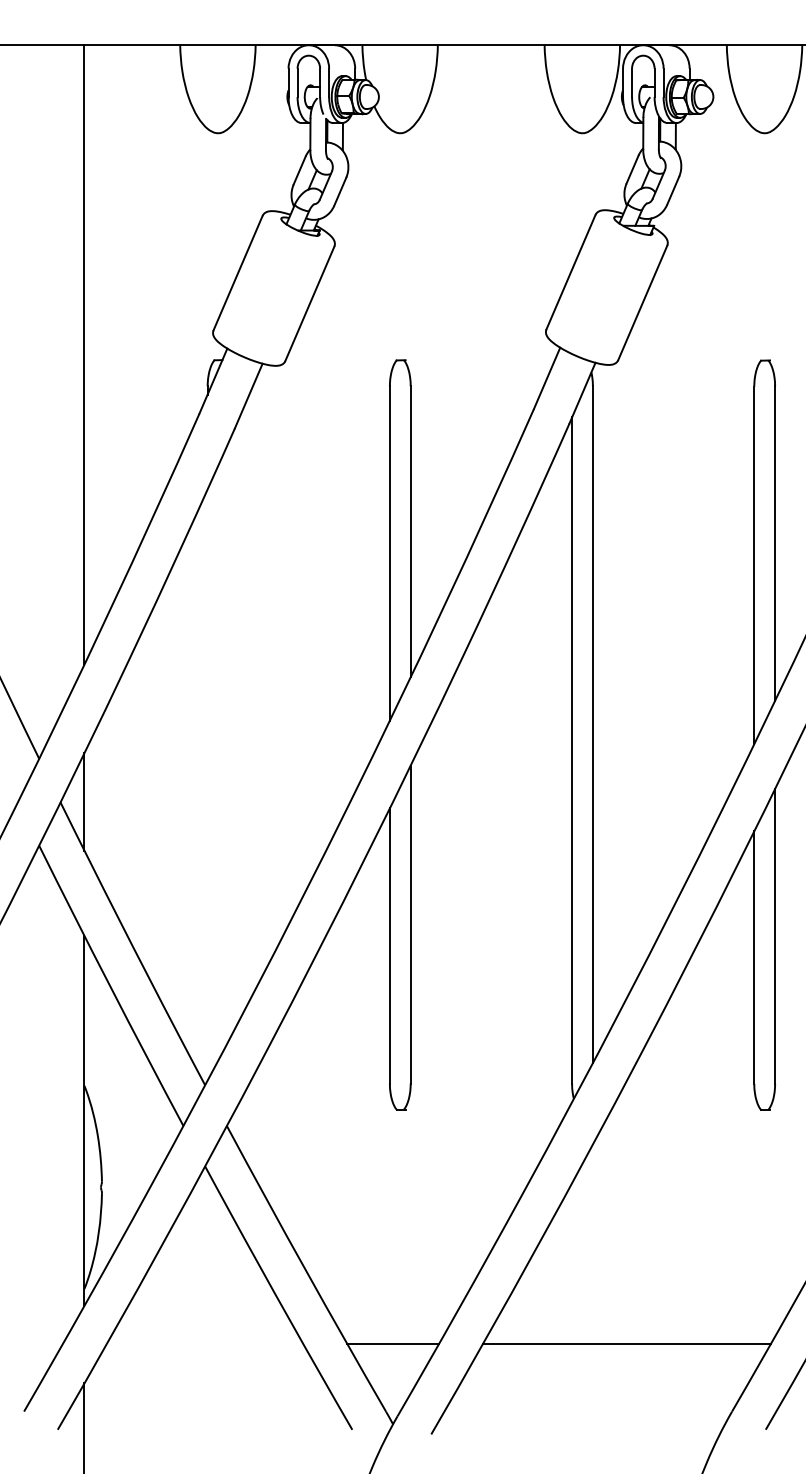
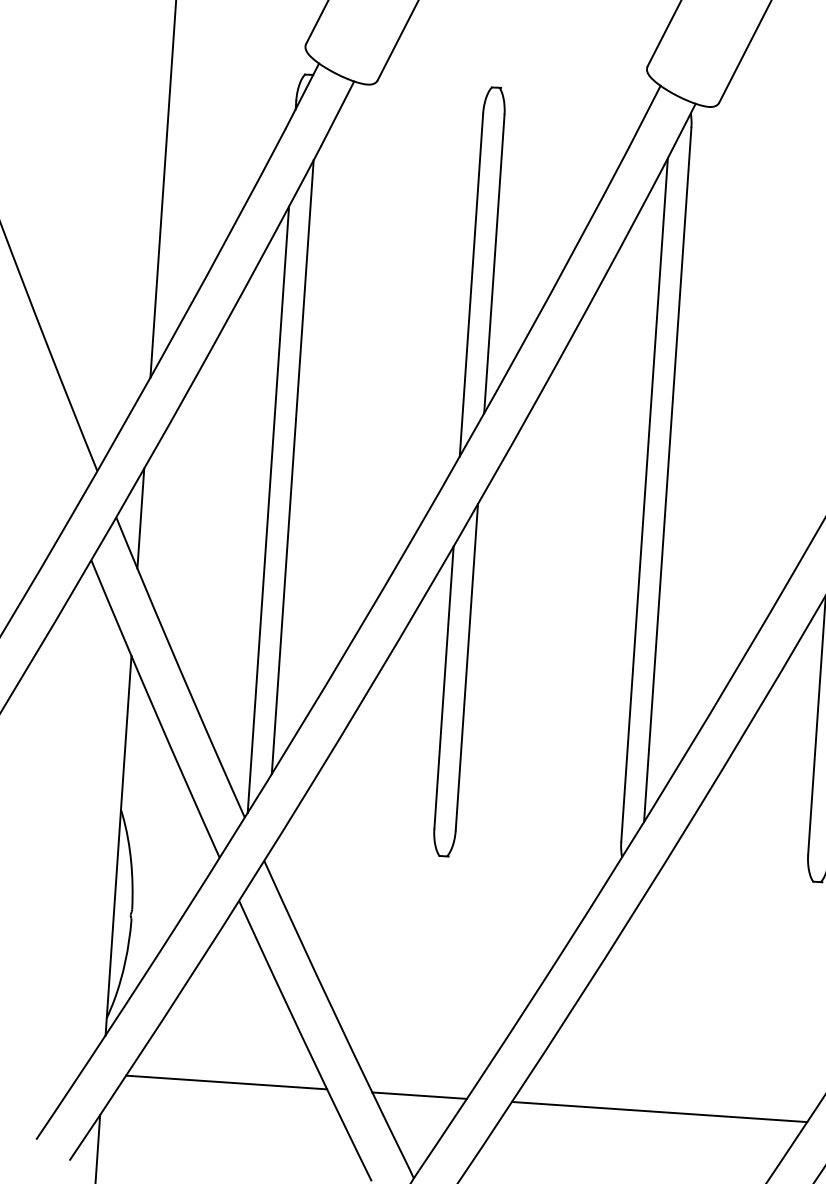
line: (228, 741) -> (292, 466), added
line: (207, 784) -> (268, 509), added
line: (205, 1343) -> (227, 1082), added

